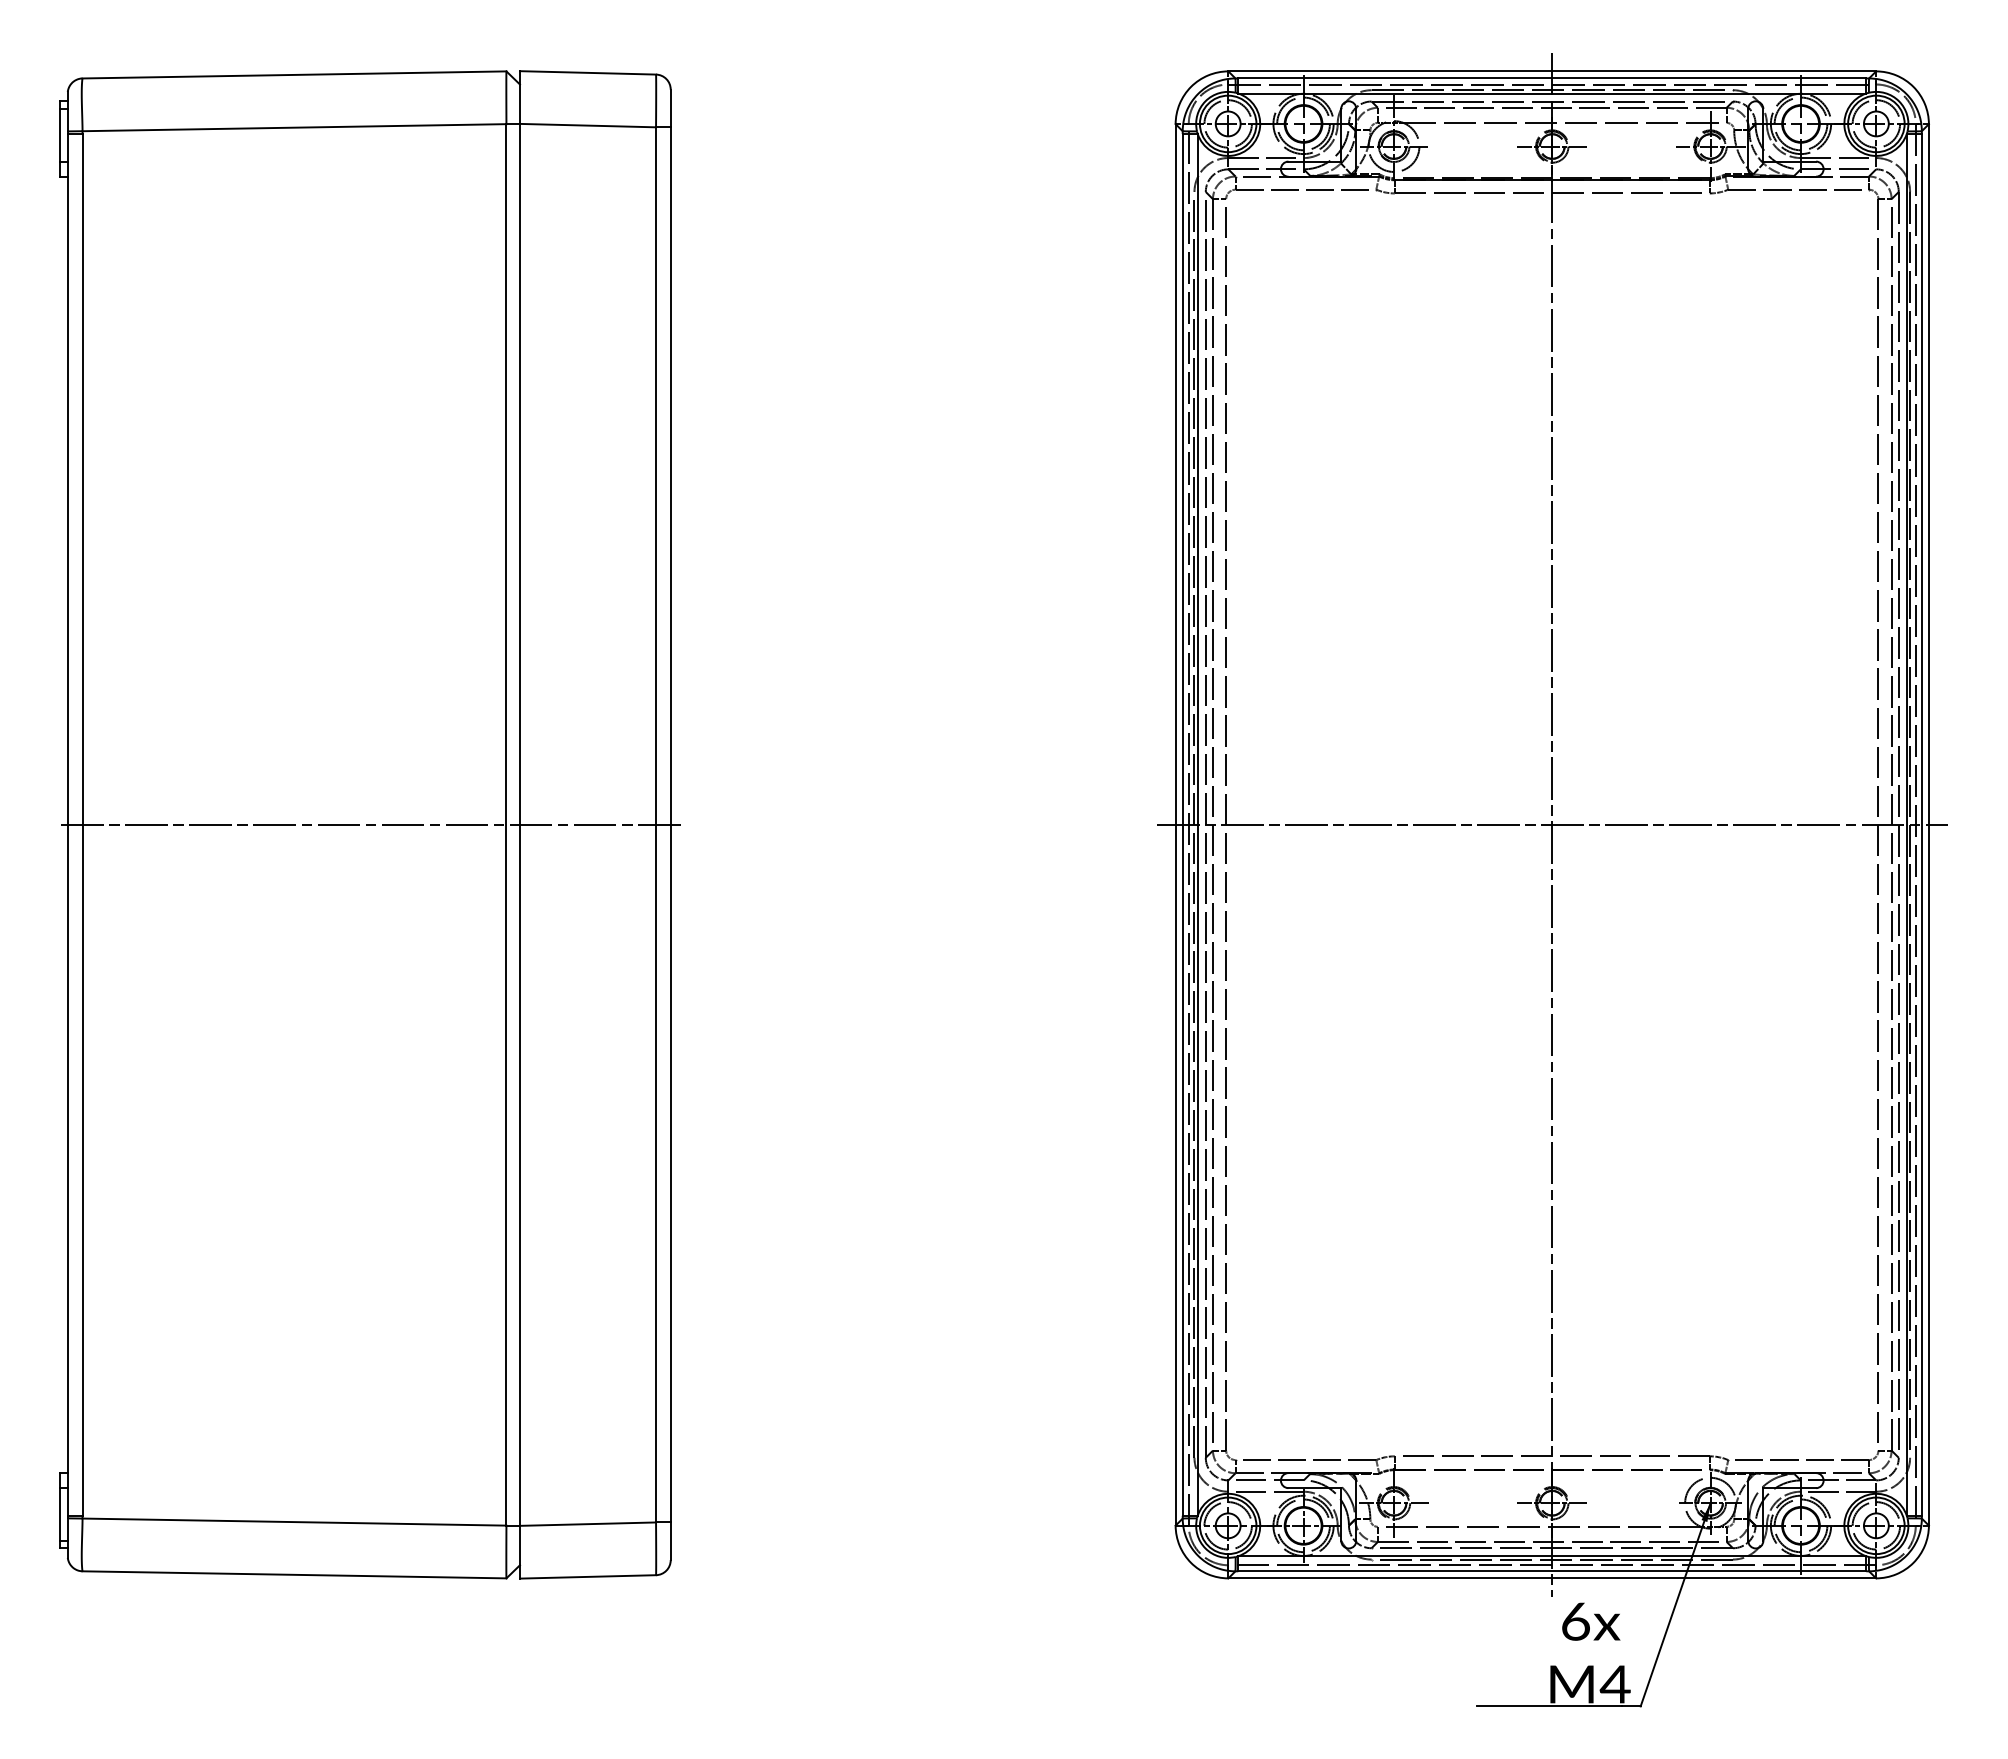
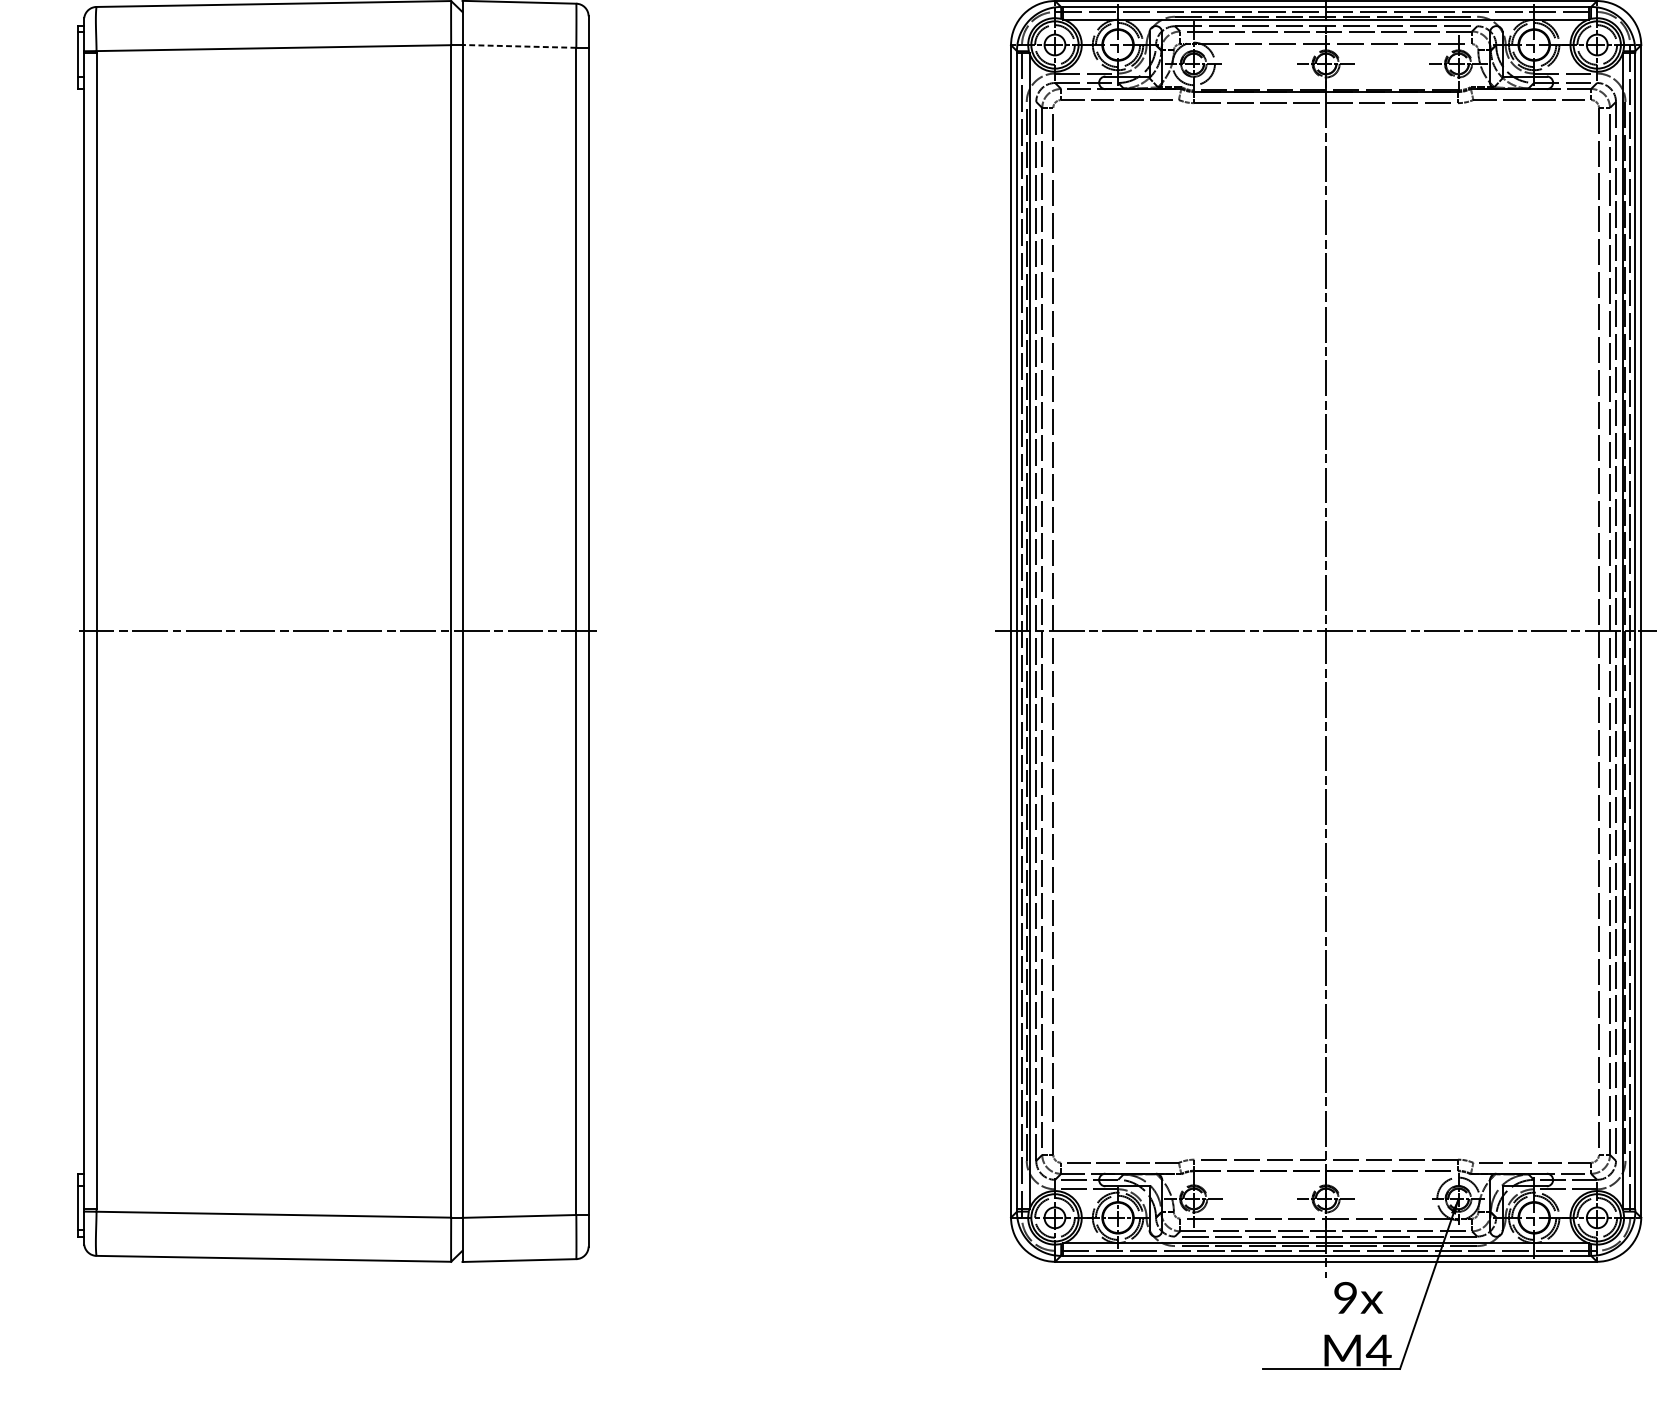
line: (587, 125) -> (518, 46), solid -> dashed
text: (1575, 1621) -> (1345, 1297), 6x -> 9x

